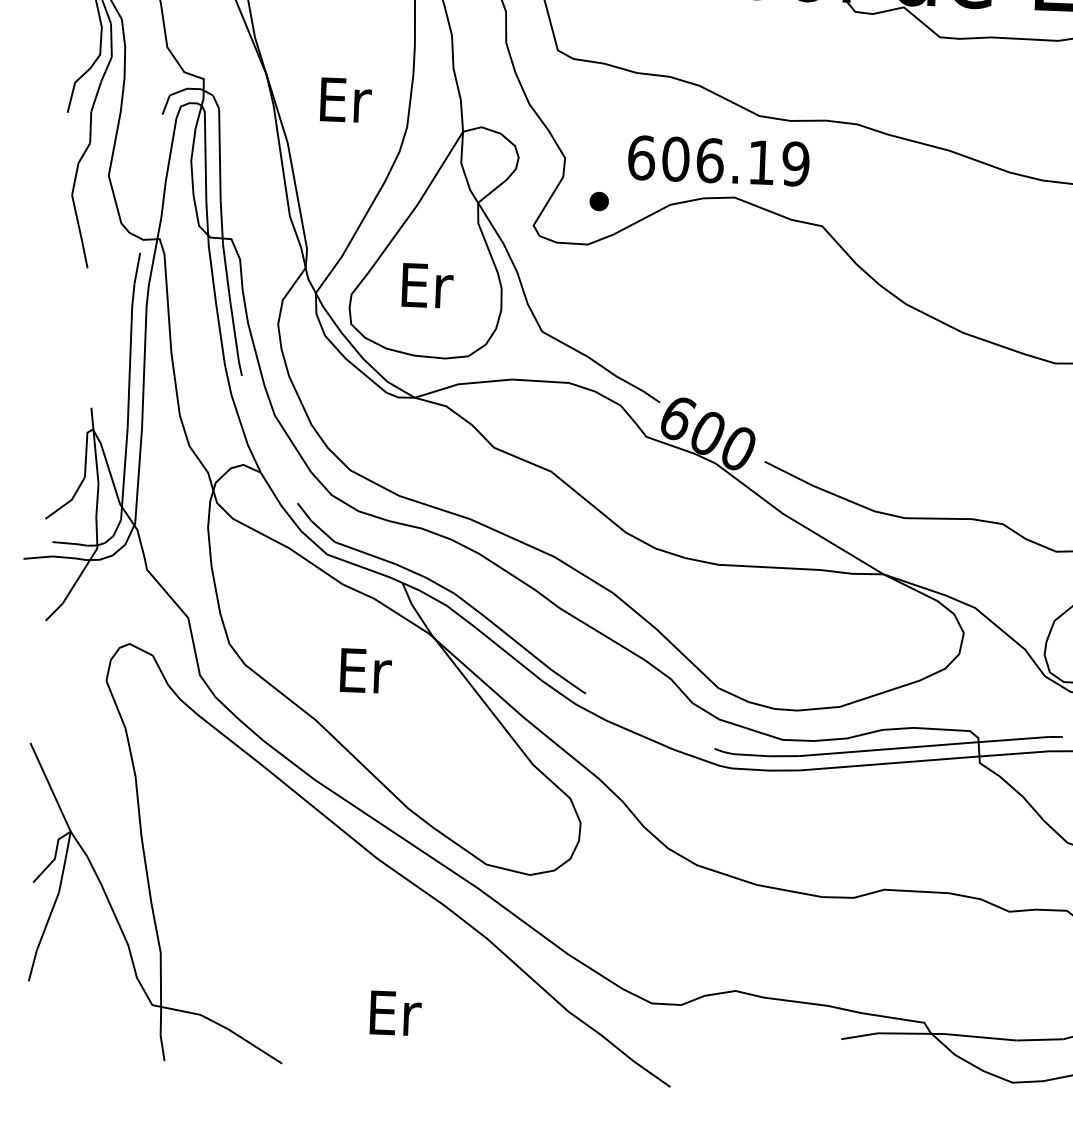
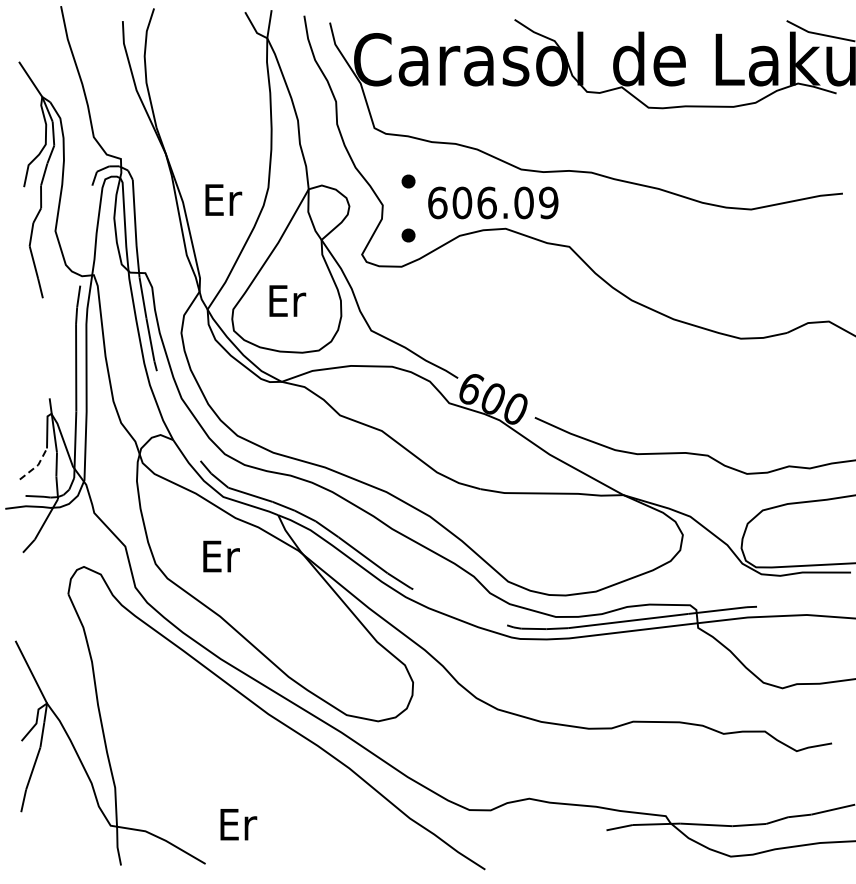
text: (345, 99) -> (223, 199), moved
part: (602, 126) -> (408, 181), added
text: (760, 162) -> (523, 202), 606.19 -> 606.09
line: (69, 501) -> (36, 466), solid -> dashed
text: (365, 670) -> (221, 556), moved
text: (395, 1013) -> (238, 824), moved

